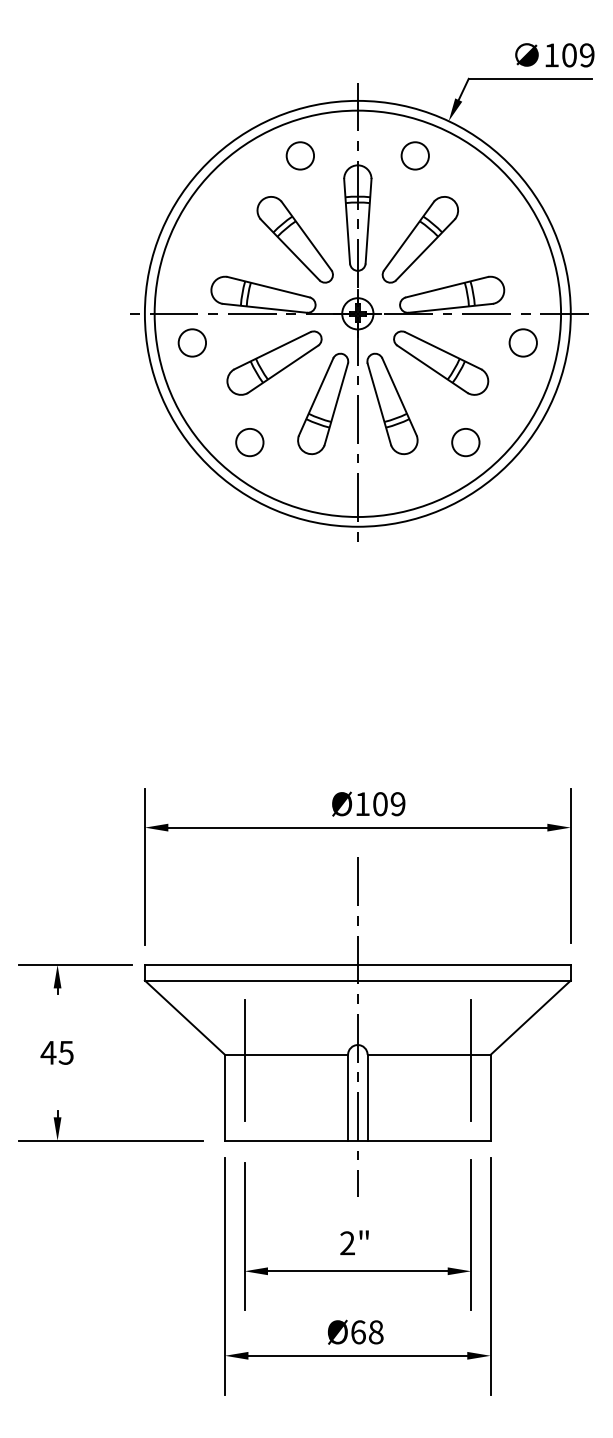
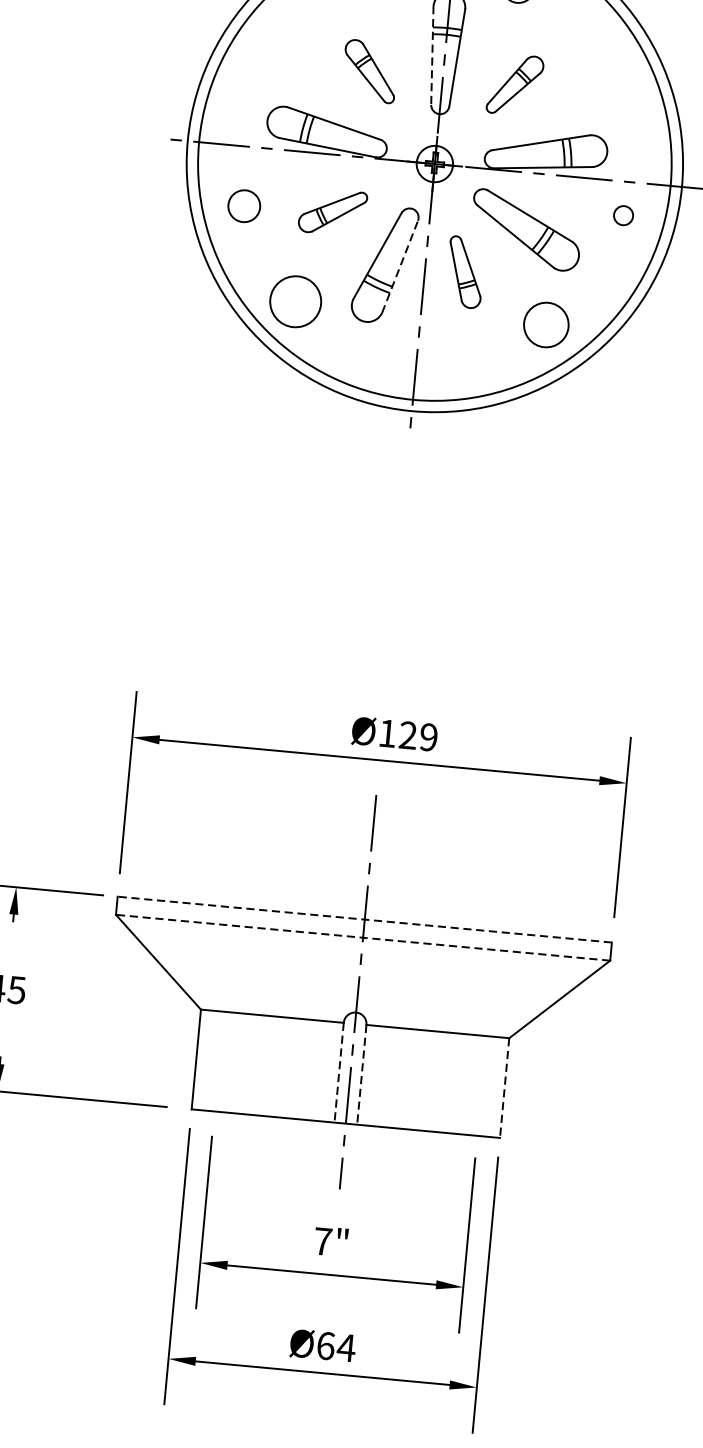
line: (347, 221) -> (432, 55), solid -> dashed
part: (294, 239) -> (369, 70), size x0.6
part: (419, 239) -> (514, 84), size x0.6
circle: (191, 342) -> (243, 205), moved
circle: (522, 342) -> (622, 215), size x0.6
part: (274, 362) -> (332, 211), size x0.6
line: (336, 403) -> (400, 265), solid -> dashed
part: (392, 403) -> (465, 271), size x0.6
circle: (249, 442) -> (295, 301), size x1.6
circle: (465, 442) -> (545, 324), size x1.4
text: (380, 804) -> (408, 735), Ø109 -> Ø129
line: (357, 964) -> (364, 919), solid -> dashed
line: (357, 980) -> (362, 937), solid -> dashed
line: (244, 1060) -> (222, 1018), removed
line: (471, 1060) -> (486, 1042), removed
line: (348, 1097) -> (339, 1072), solid -> dashed
line: (367, 1097) -> (361, 1074), solid -> dashed
line: (490, 1097) -> (504, 1087), solid -> dashed
text: (347, 1243) -> (322, 1241), 2" -> 7"
text: (376, 1332) -> (346, 1348), Ø68 -> Ø64

